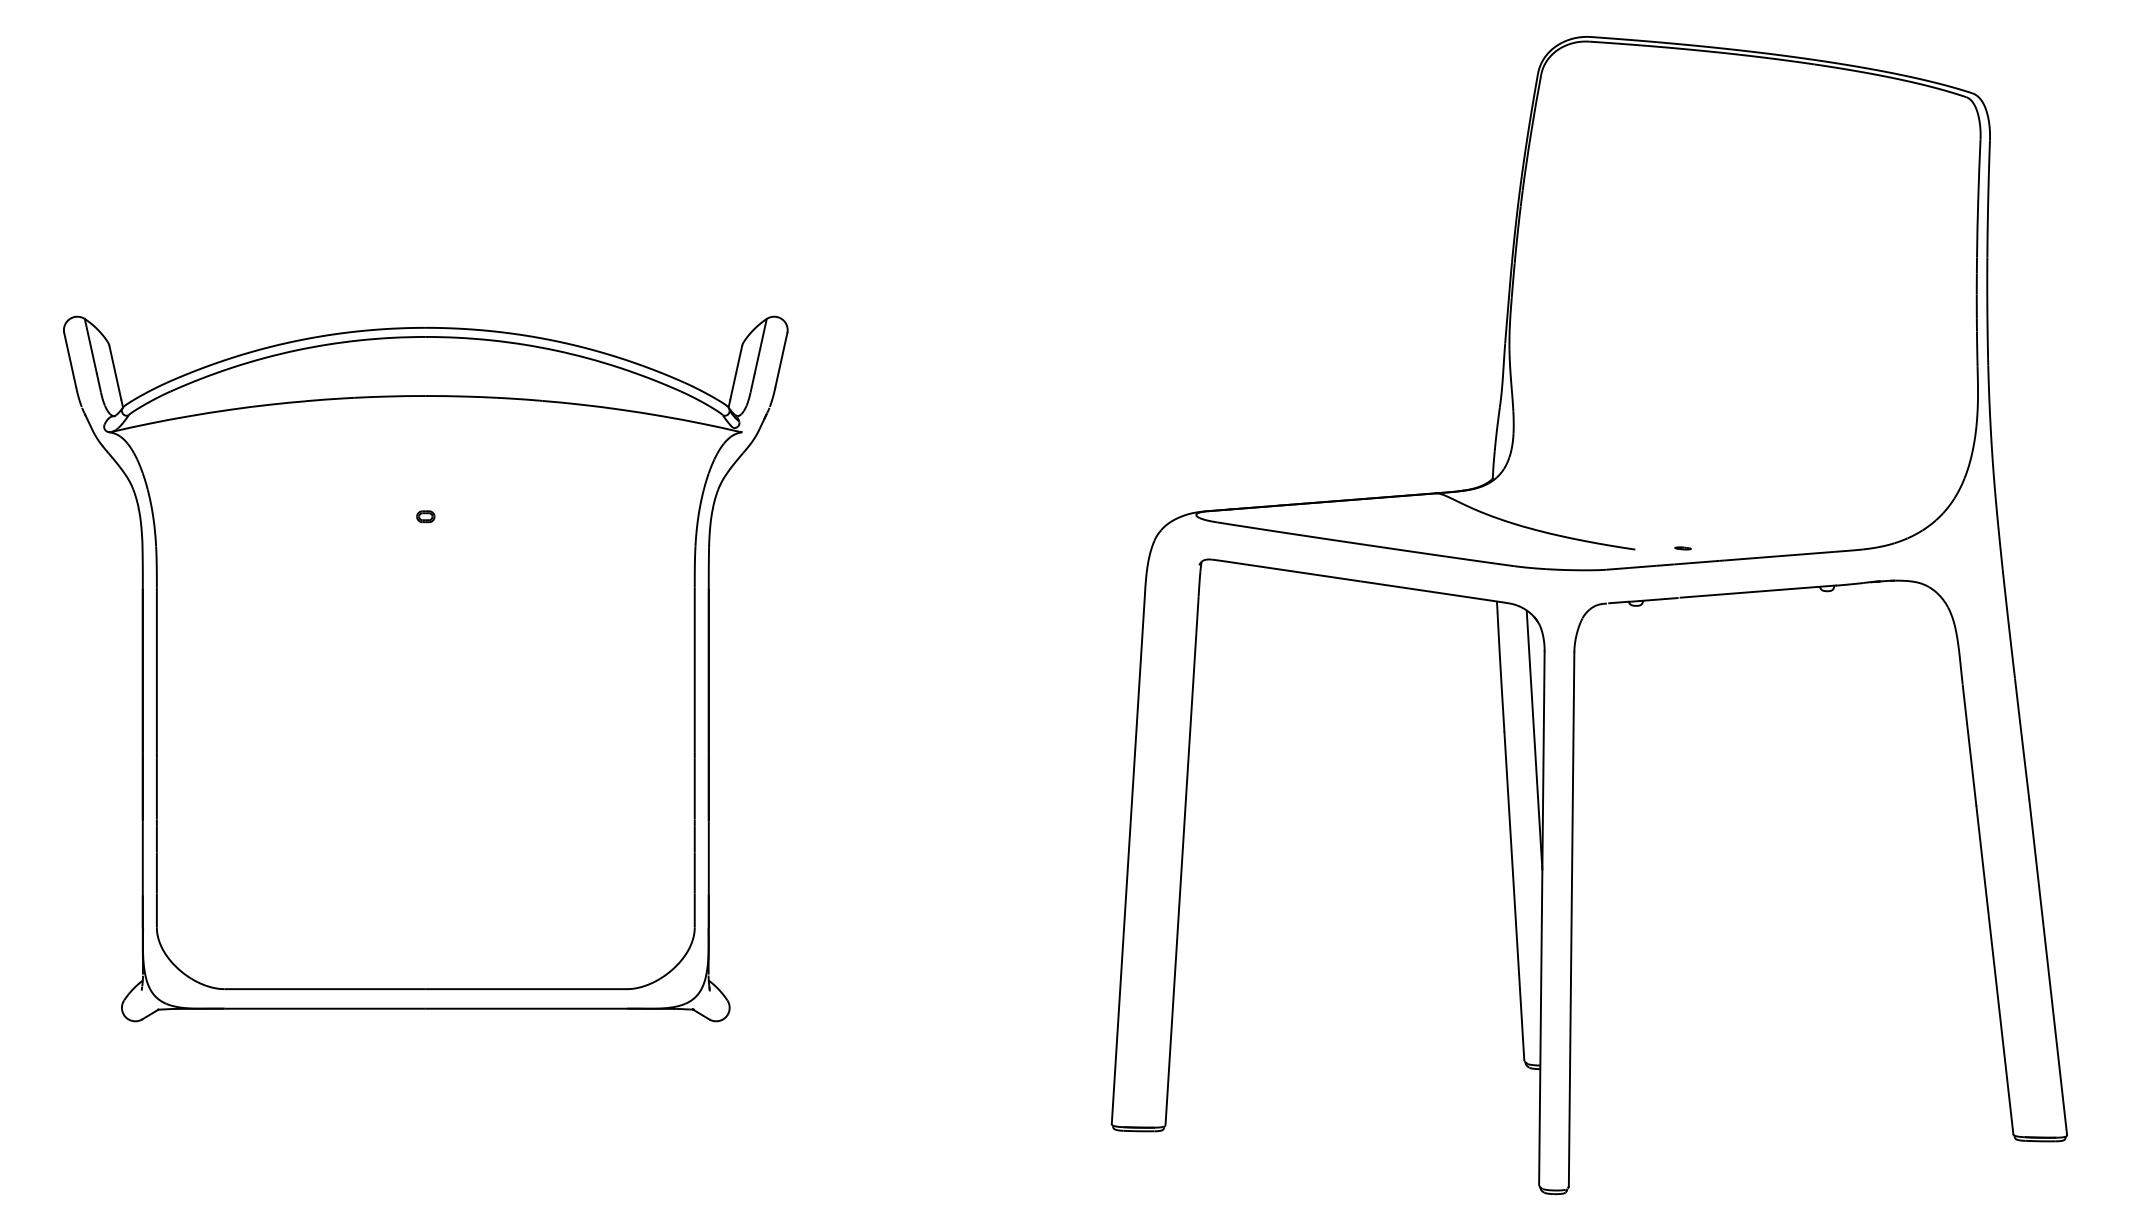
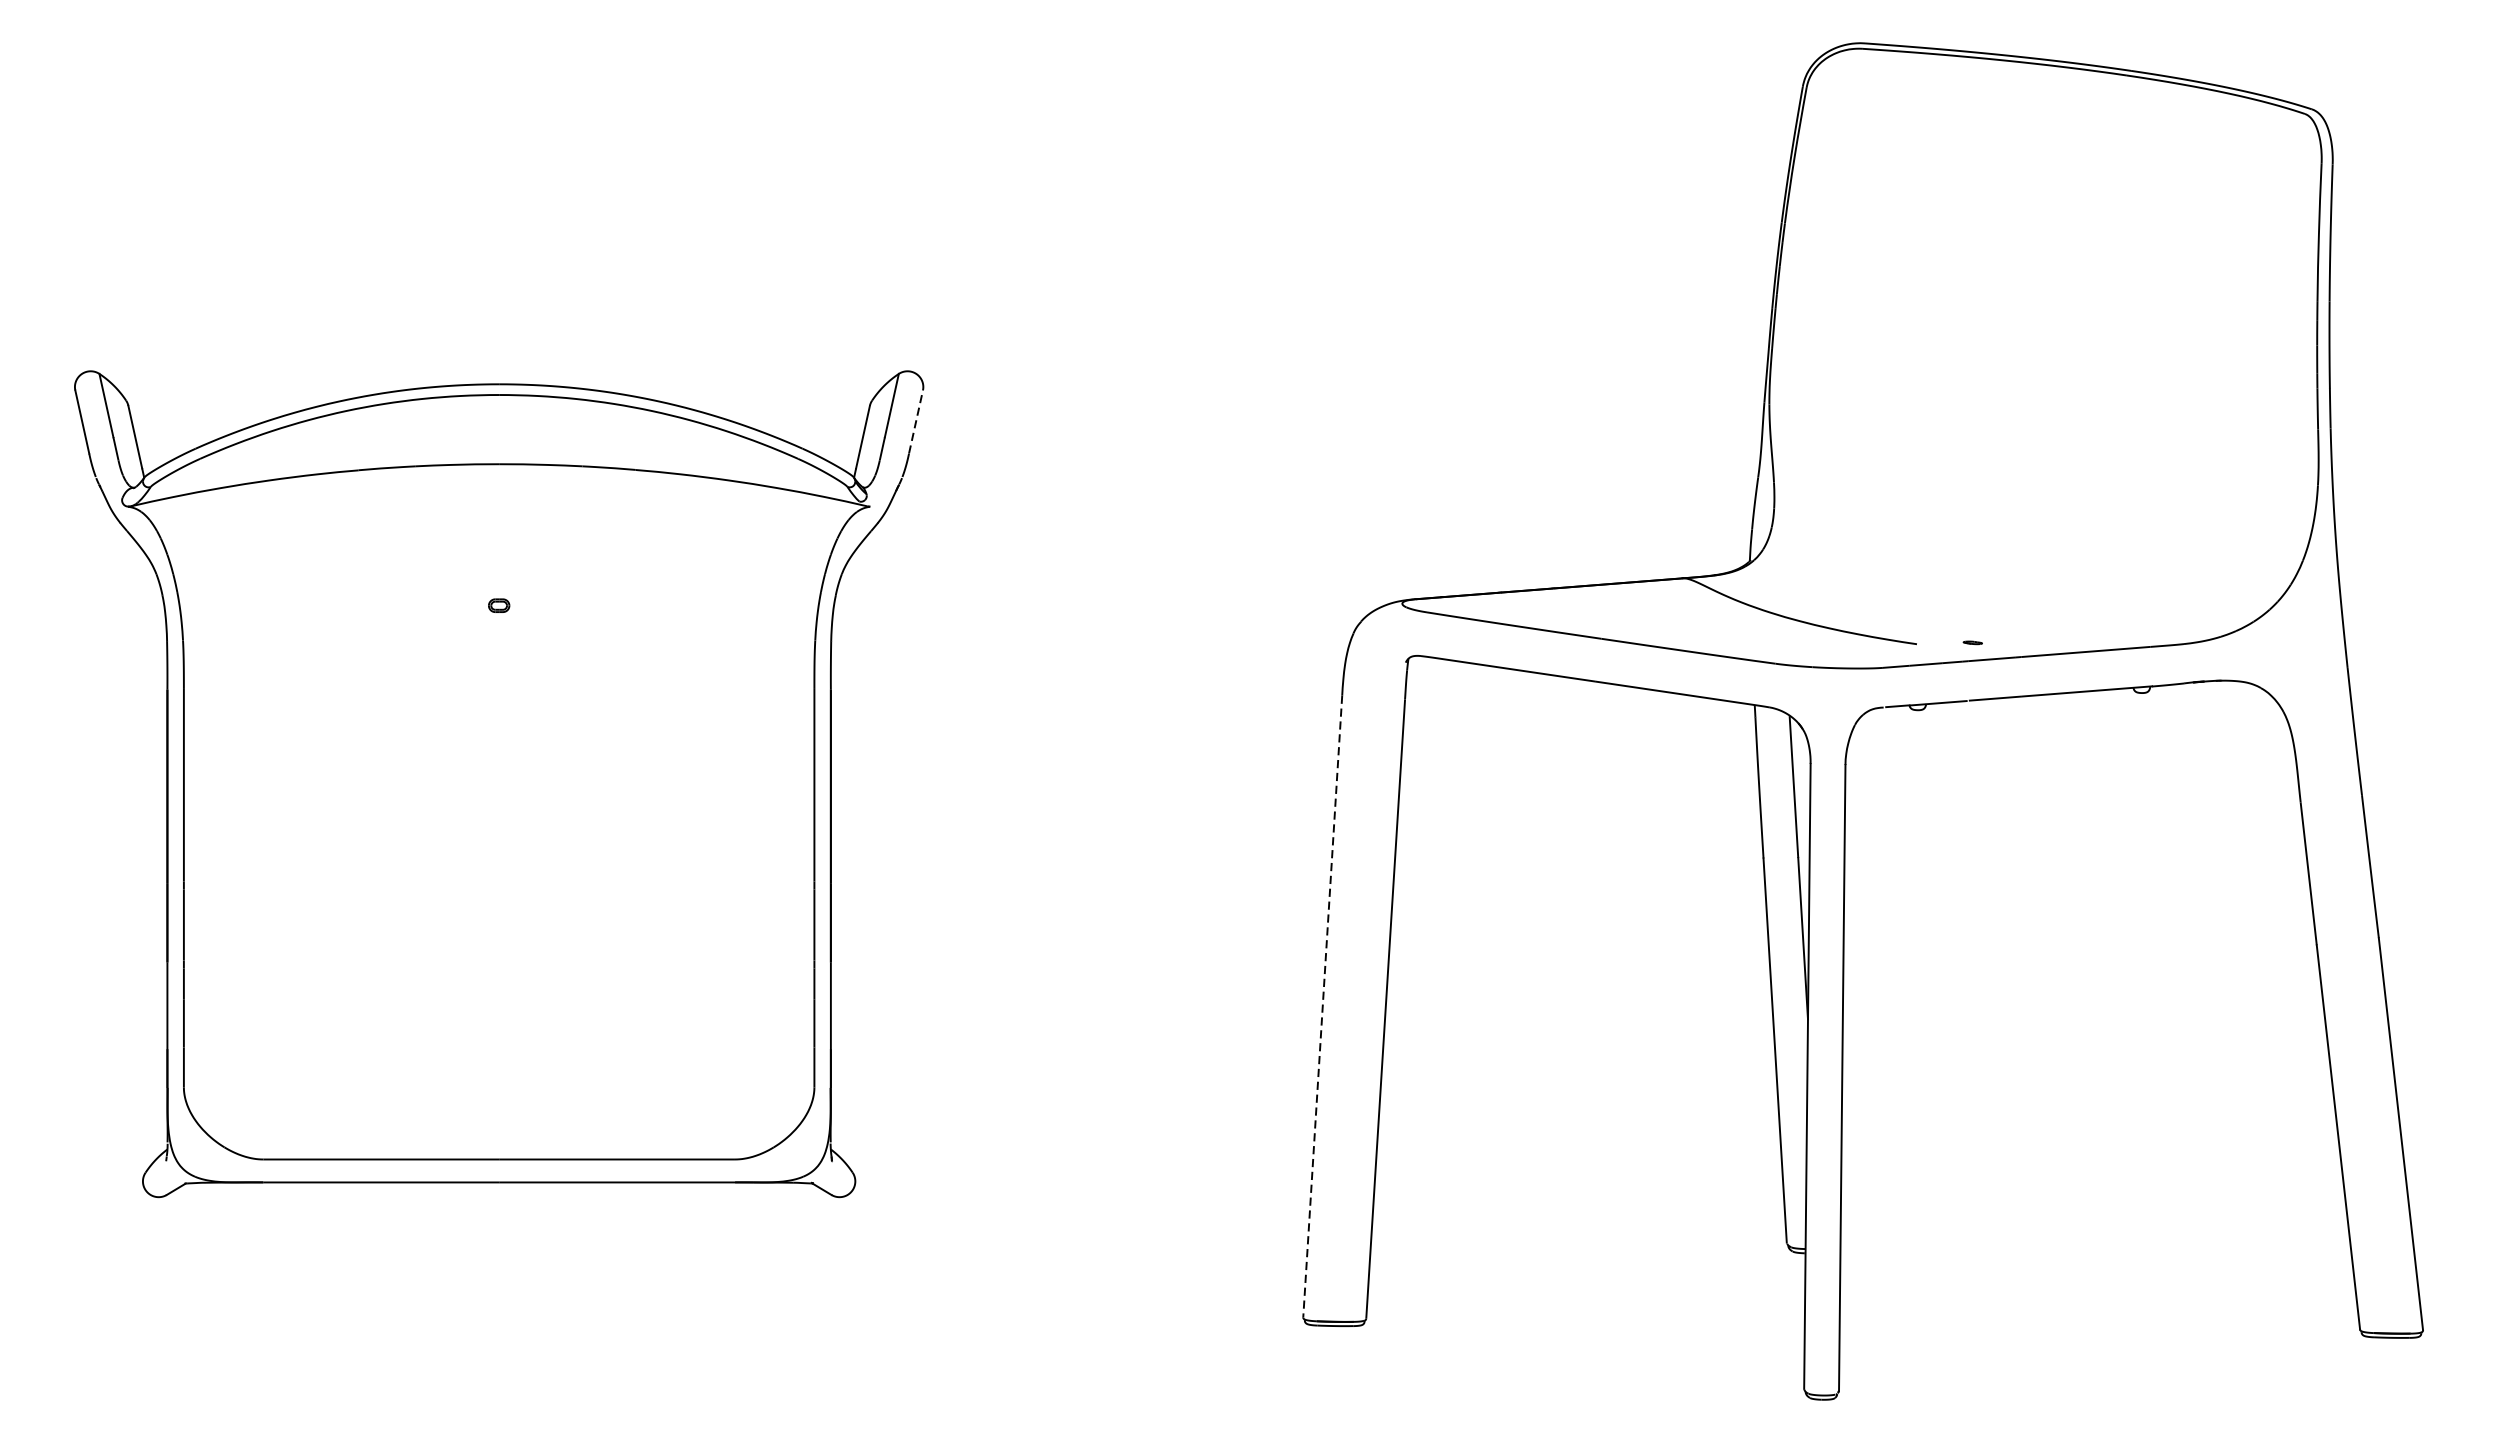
line: (781, 359) -> (916, 421), solid -> dashed
line: (1128, 858) -> (1322, 1006), solid -> dashed

